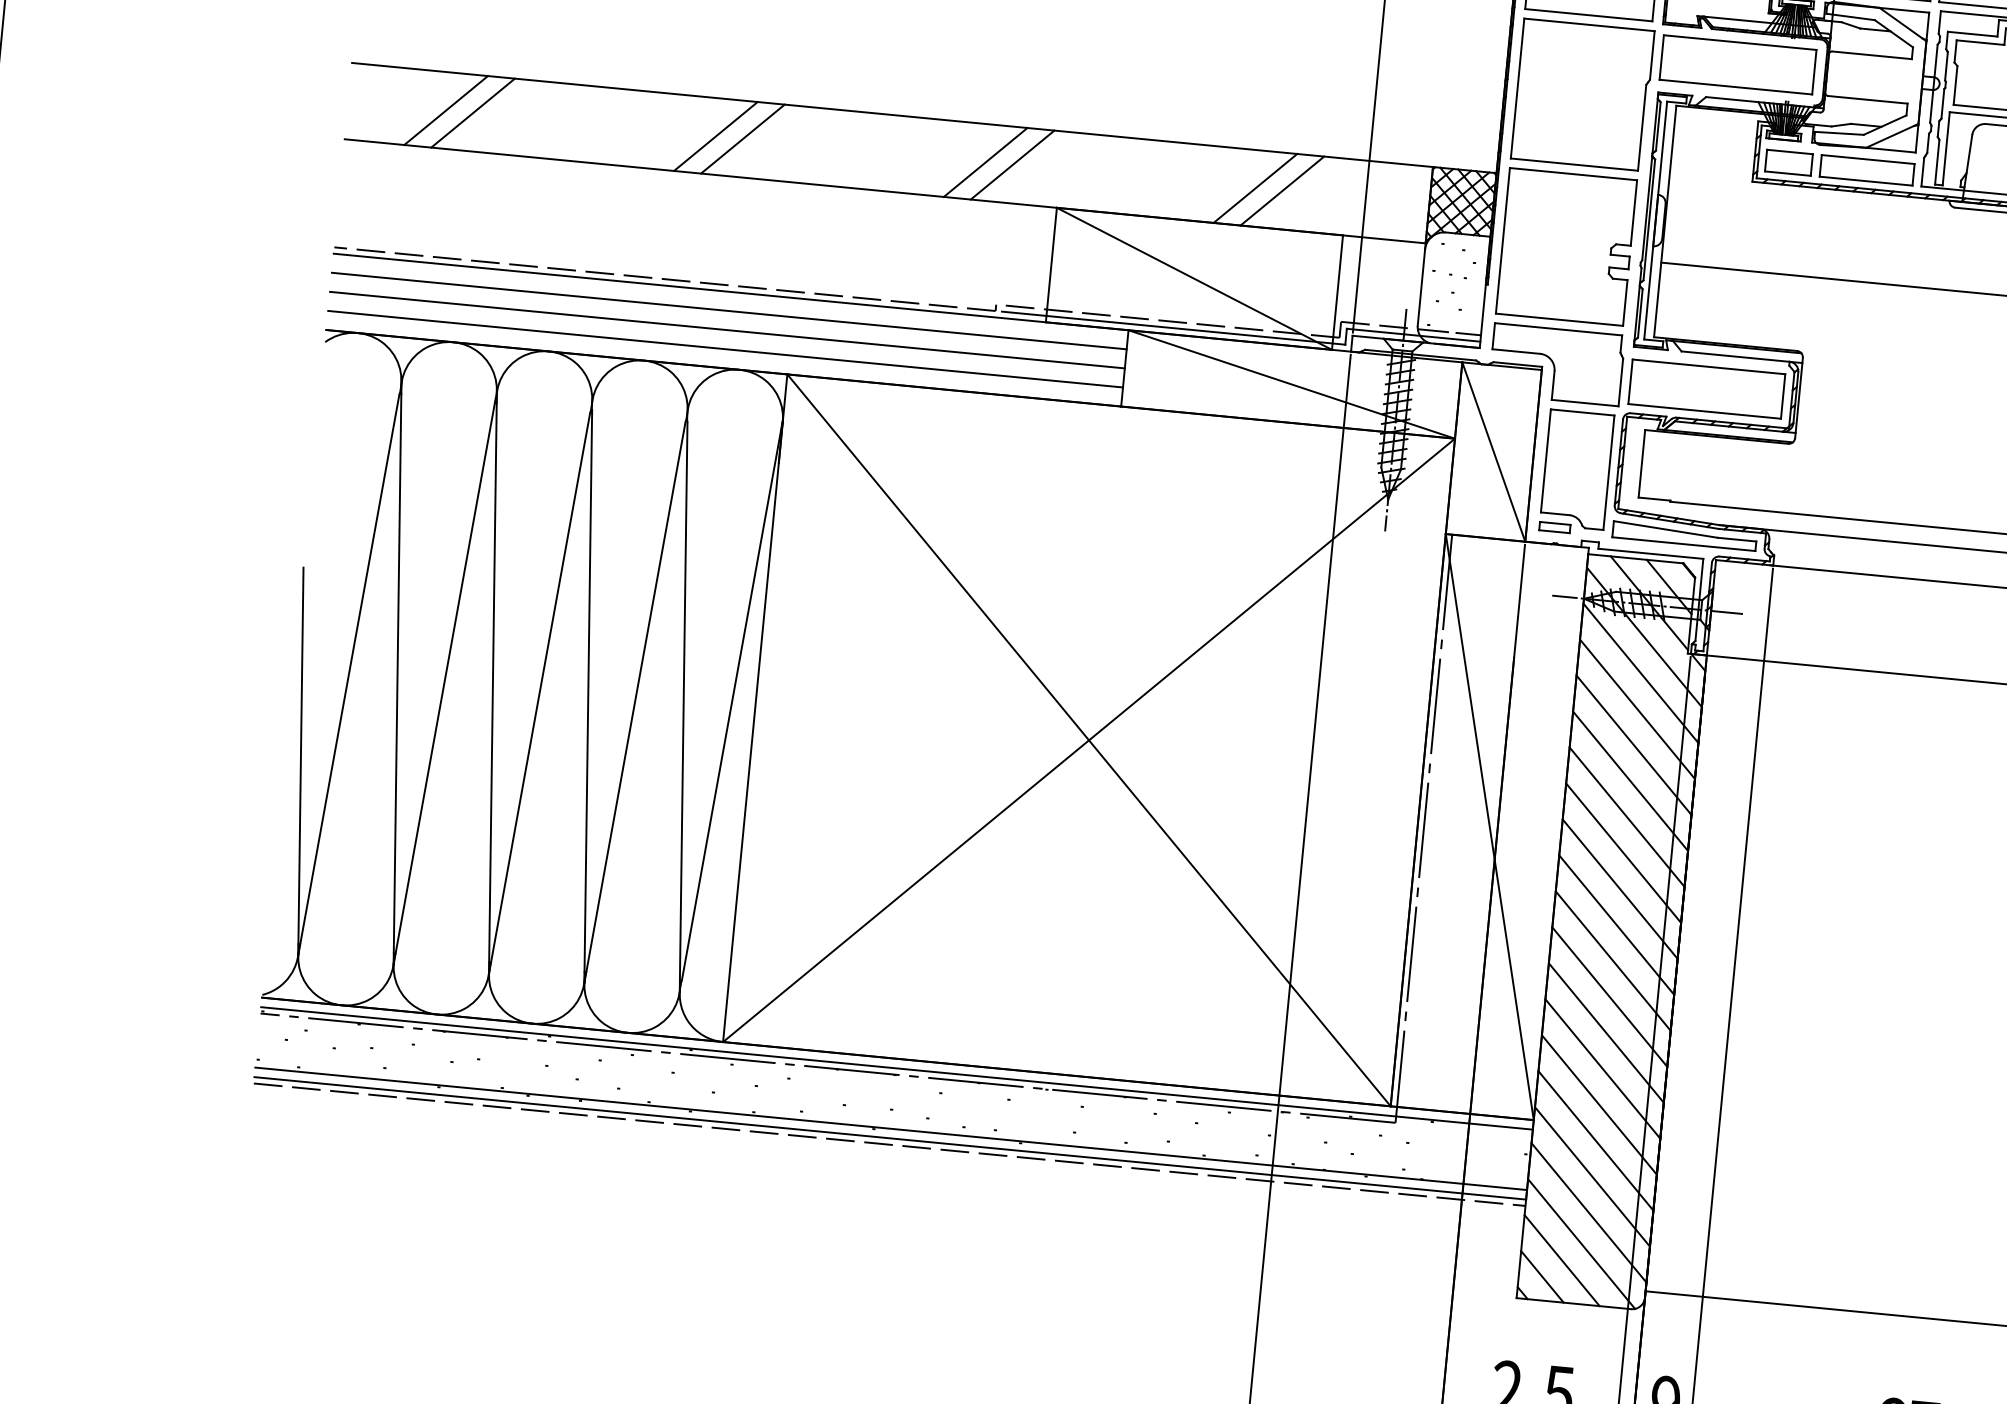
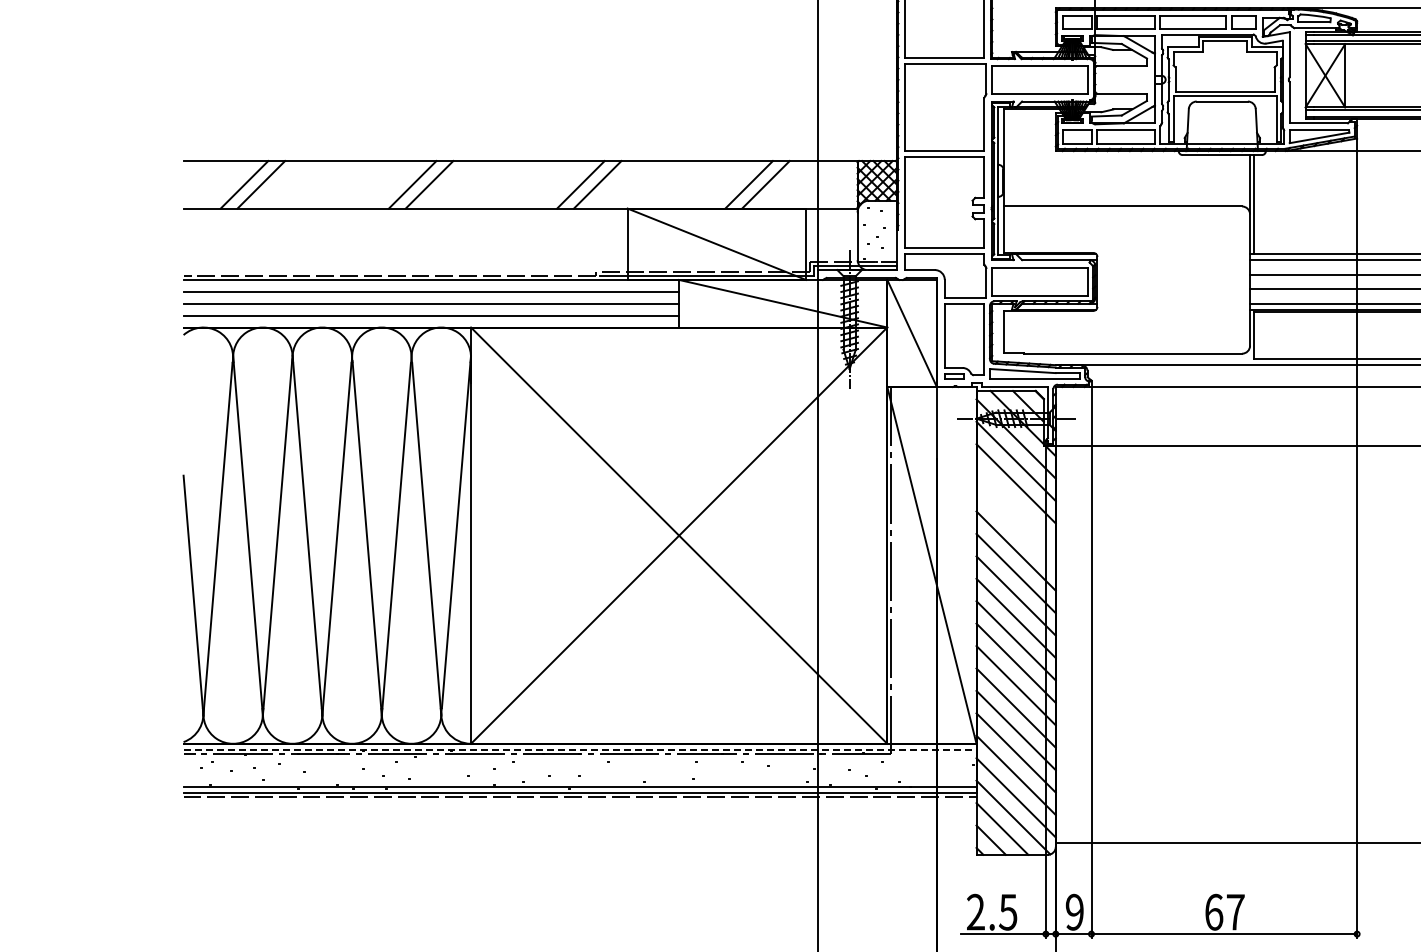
line: (1633, 743) -> (1015, 505), removed
line: (1629, 780) -> (1015, 528), removed
line: (897, 1068) -> (580, 749), solid -> dashed

